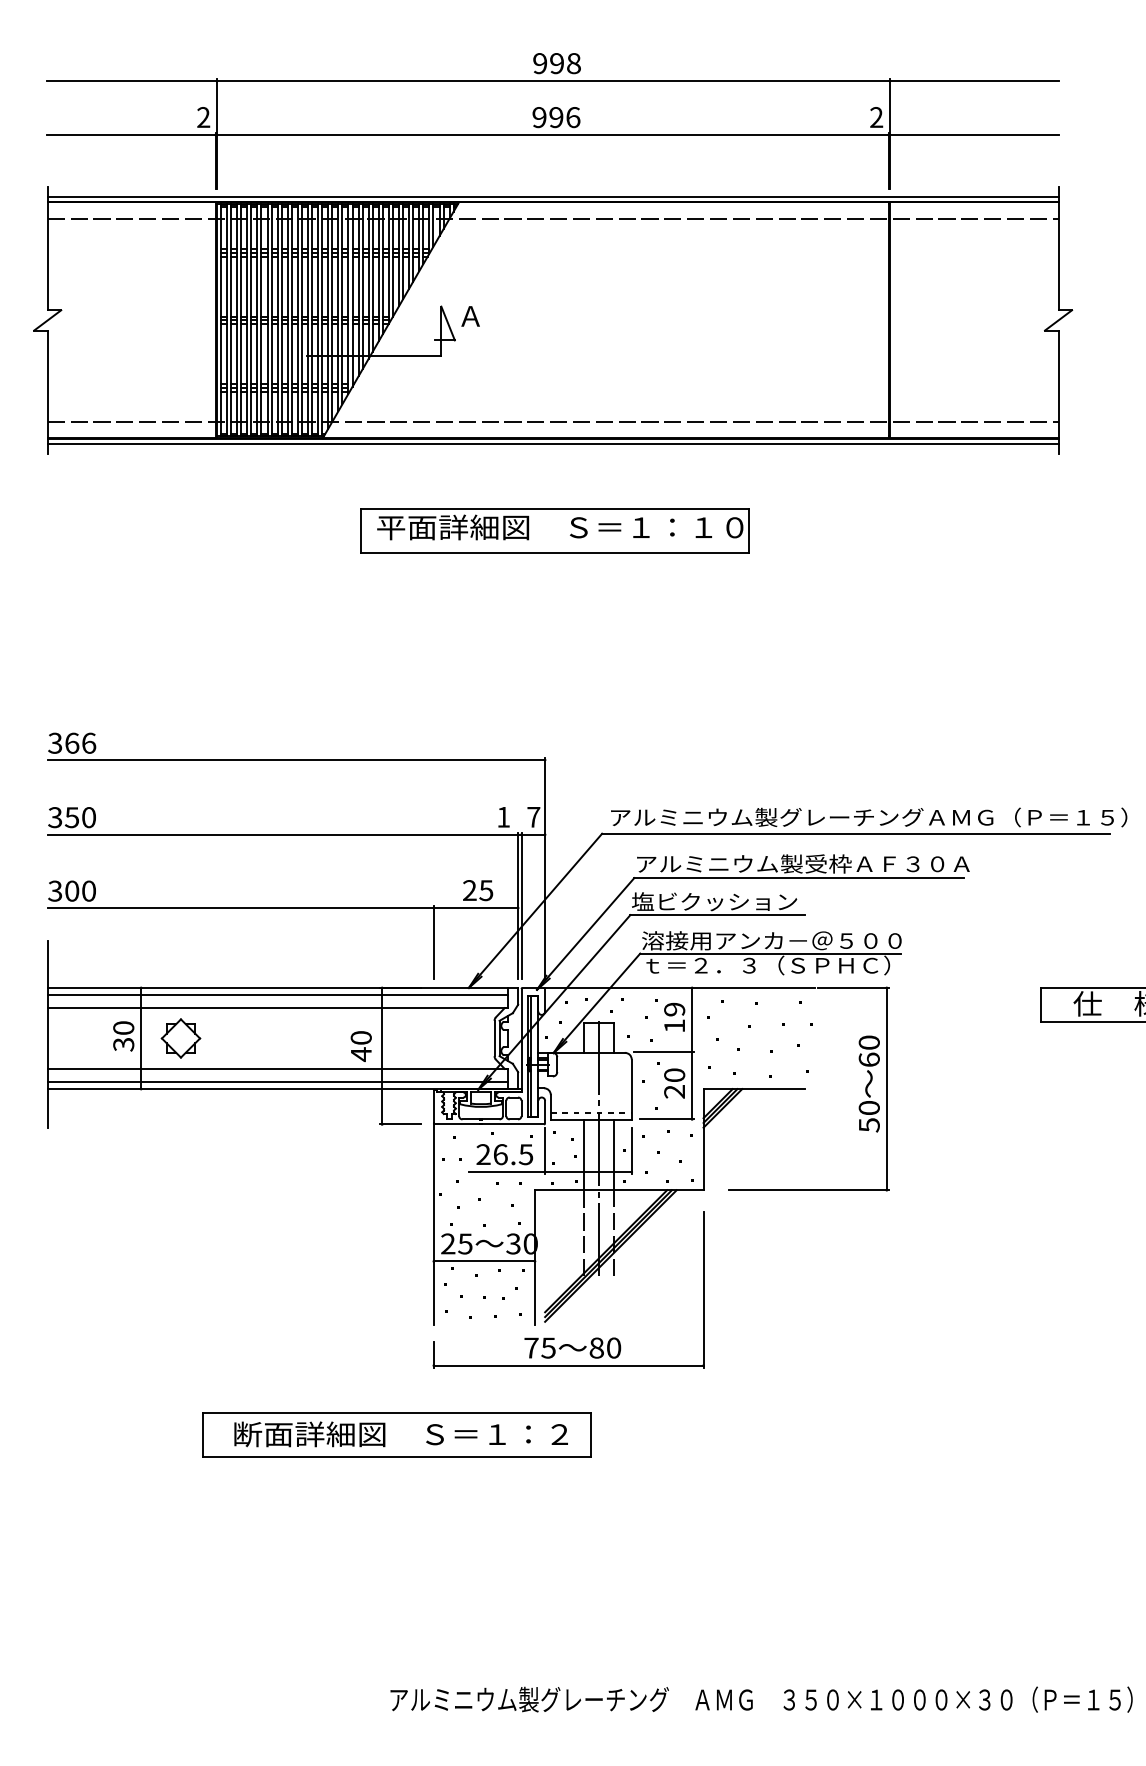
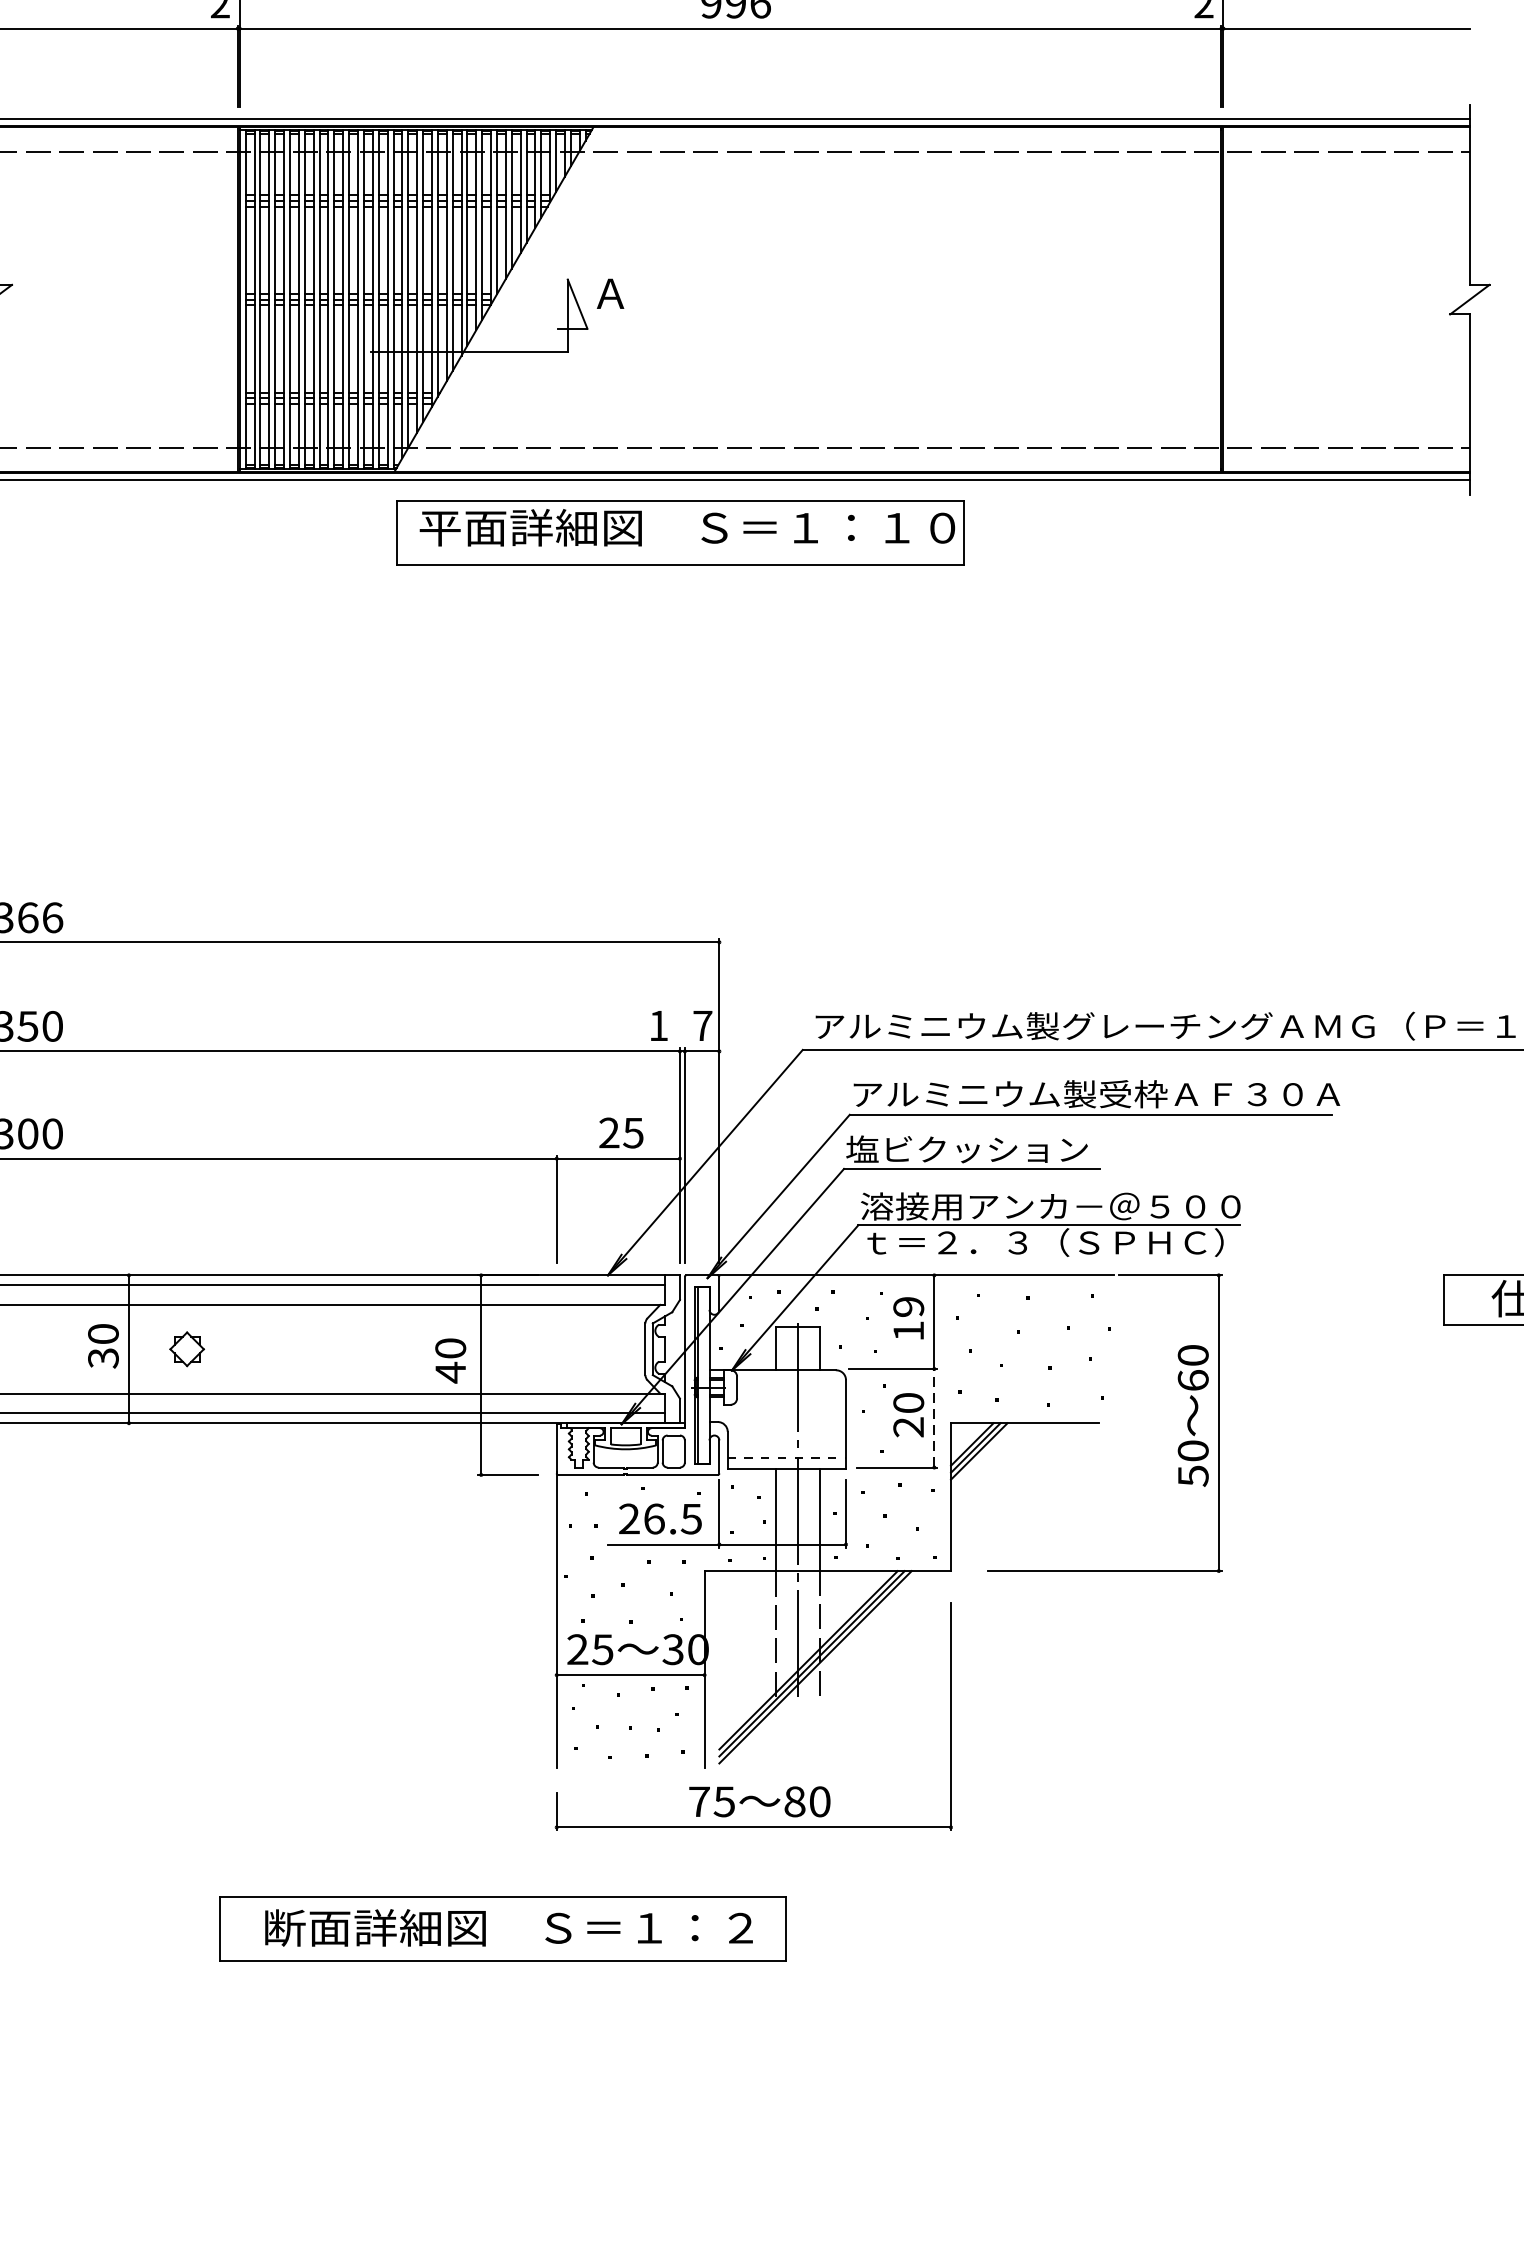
part: (554, 530) -> (679, 532), moved
part: (180, 1038) -> (186, 1349), size x0.6
line: (692, 1085) -> (934, 1417), solid -> dashed

